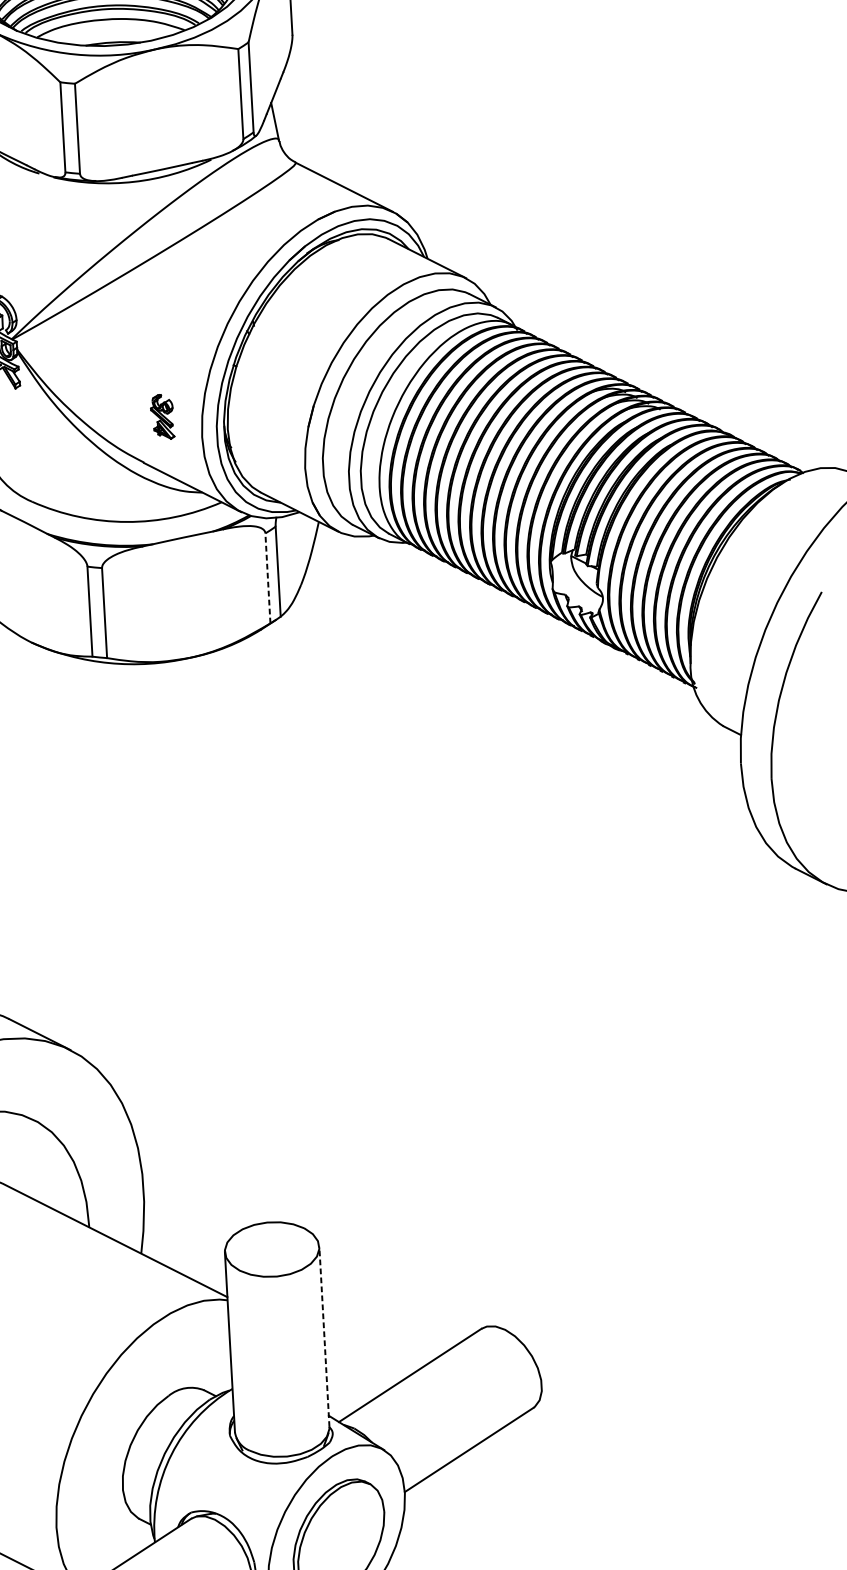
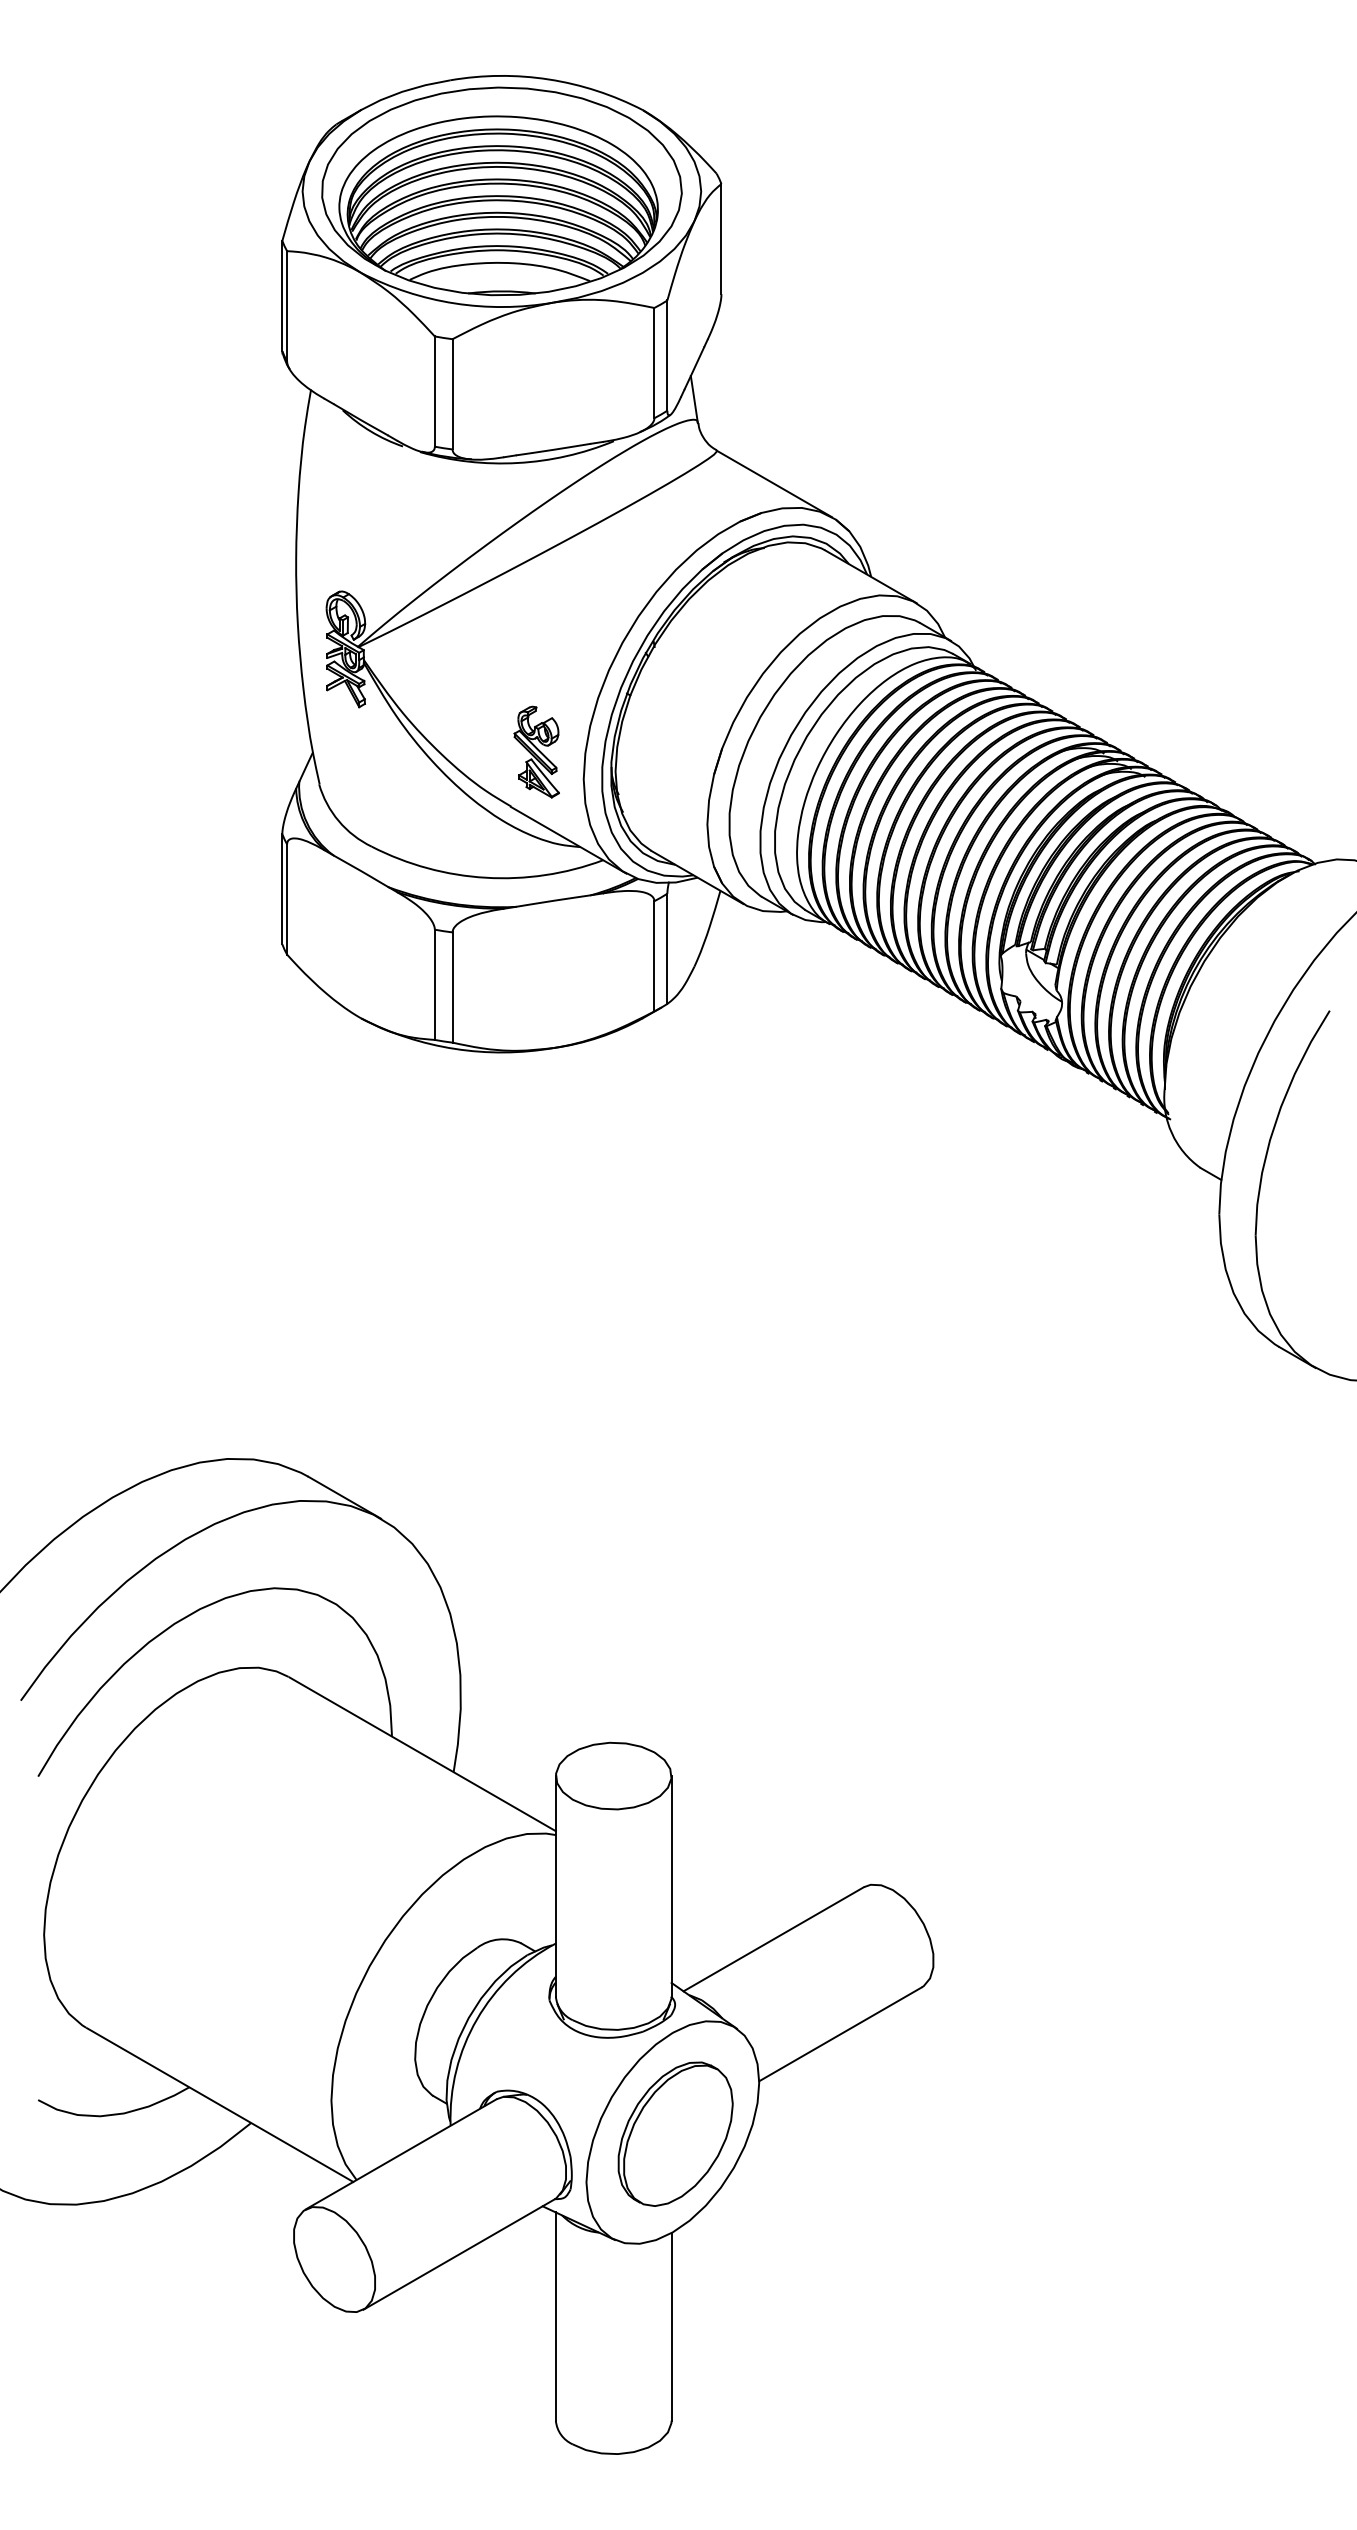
part: (162, 416) -> (536, 751), size x1.67
line: (267, 577) -> (654, 955), dashed -> solid
line: (324, 1336) -> (671, 1885), dashed -> solid

